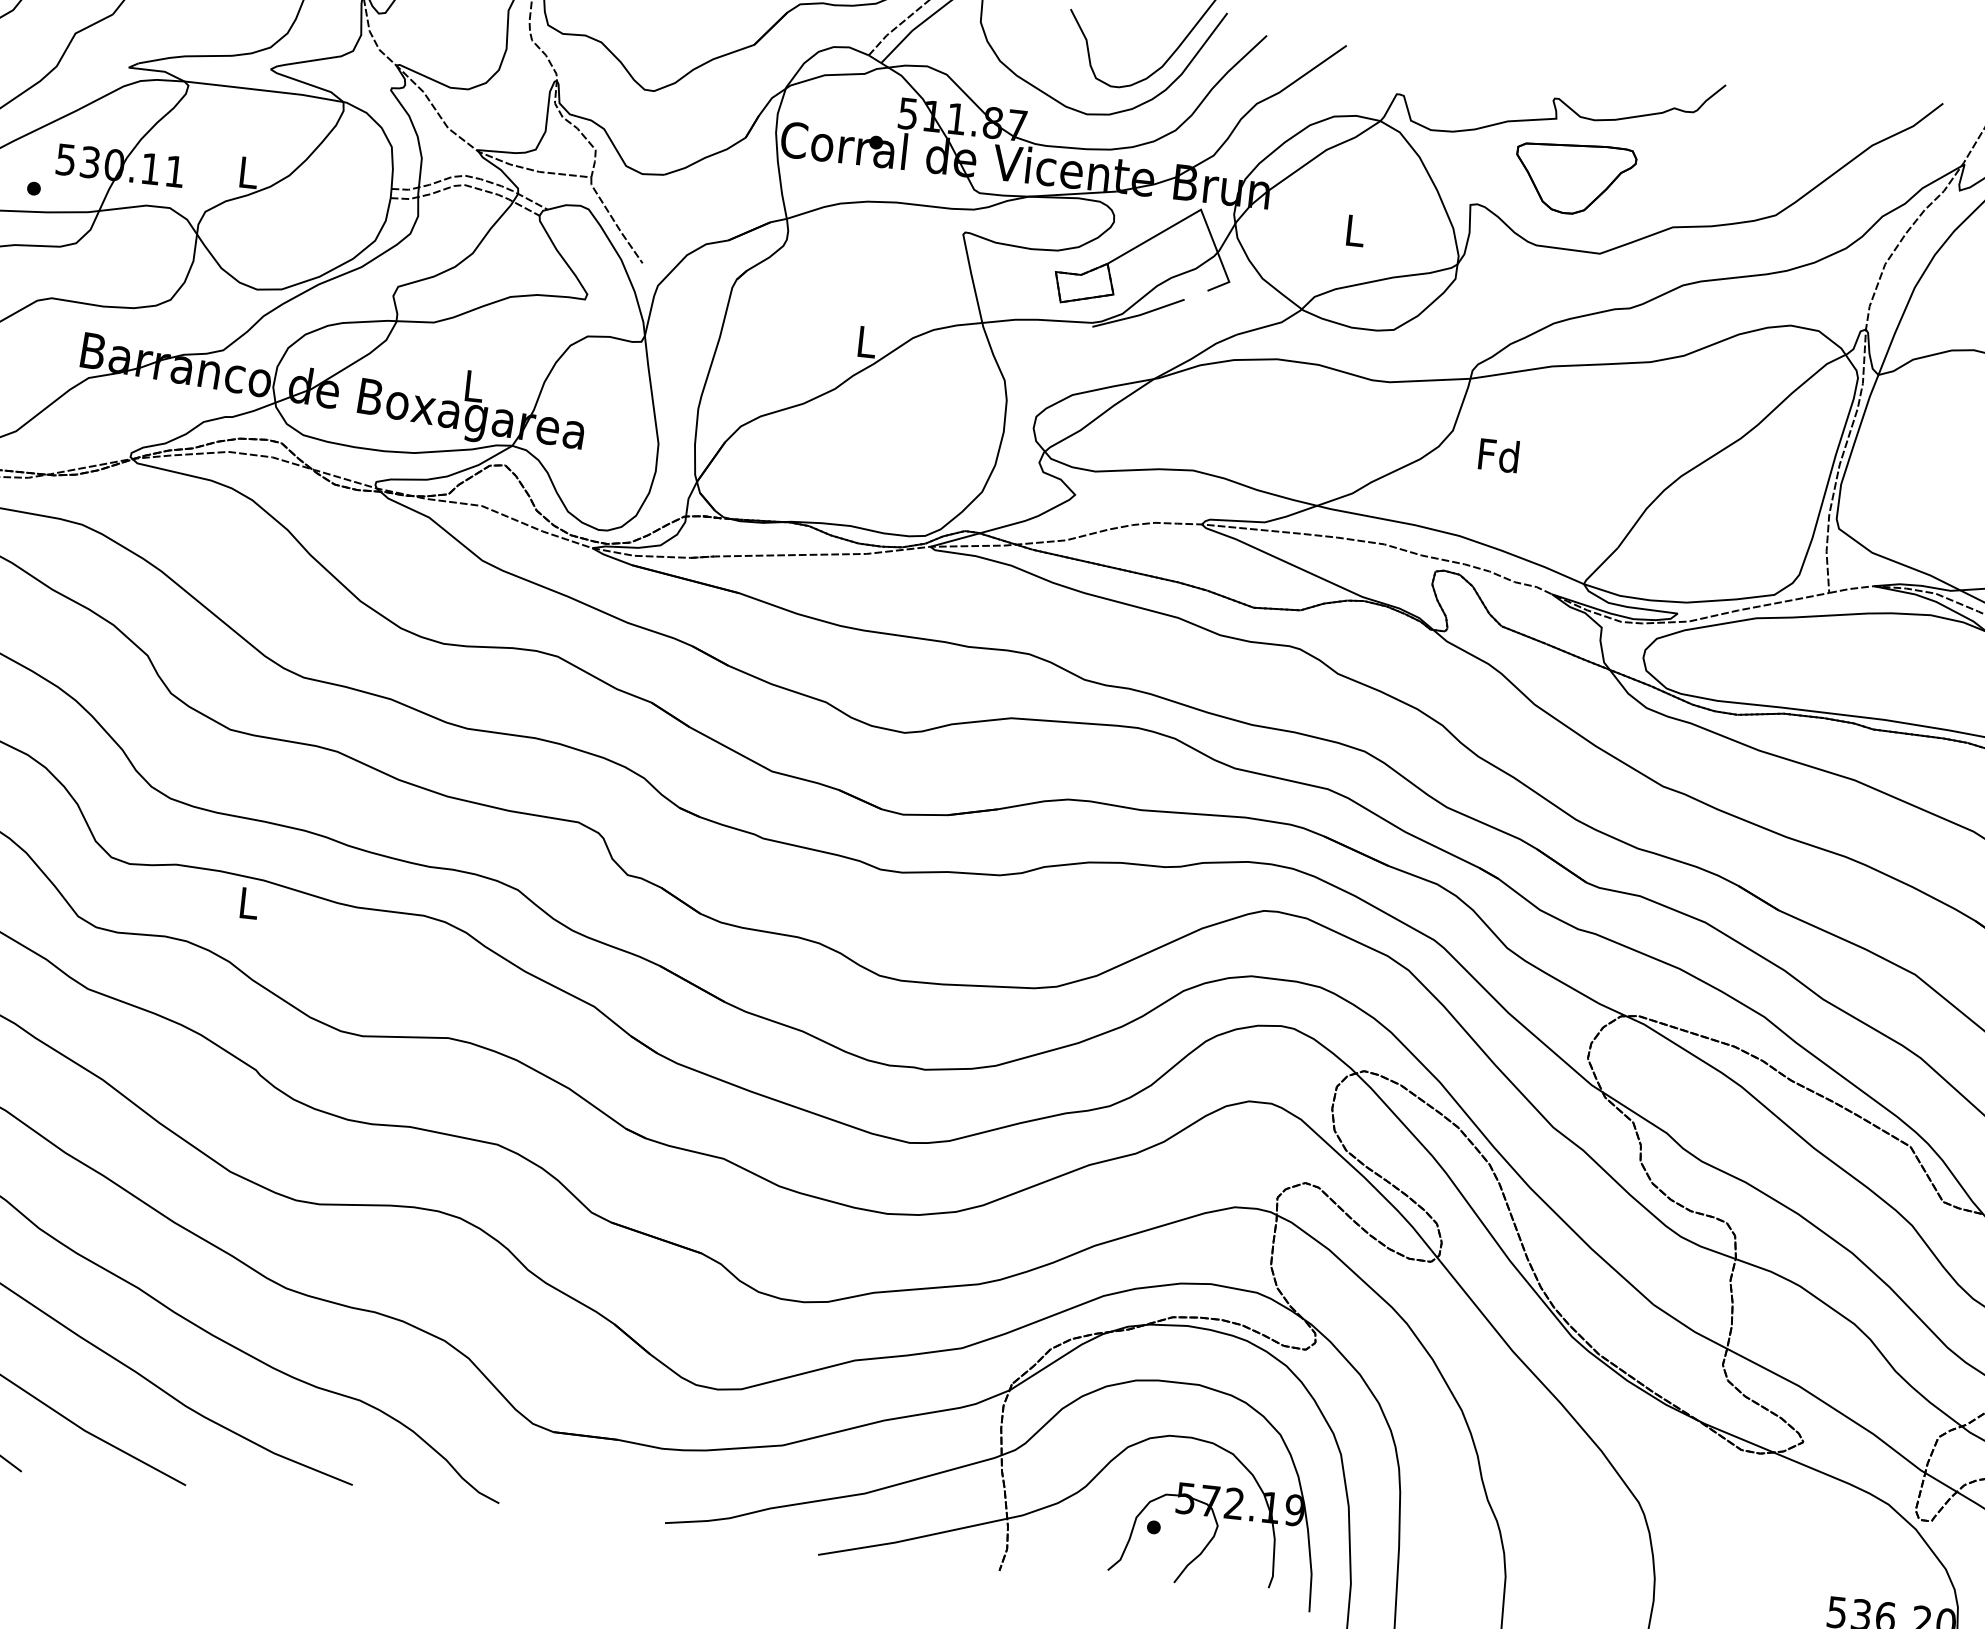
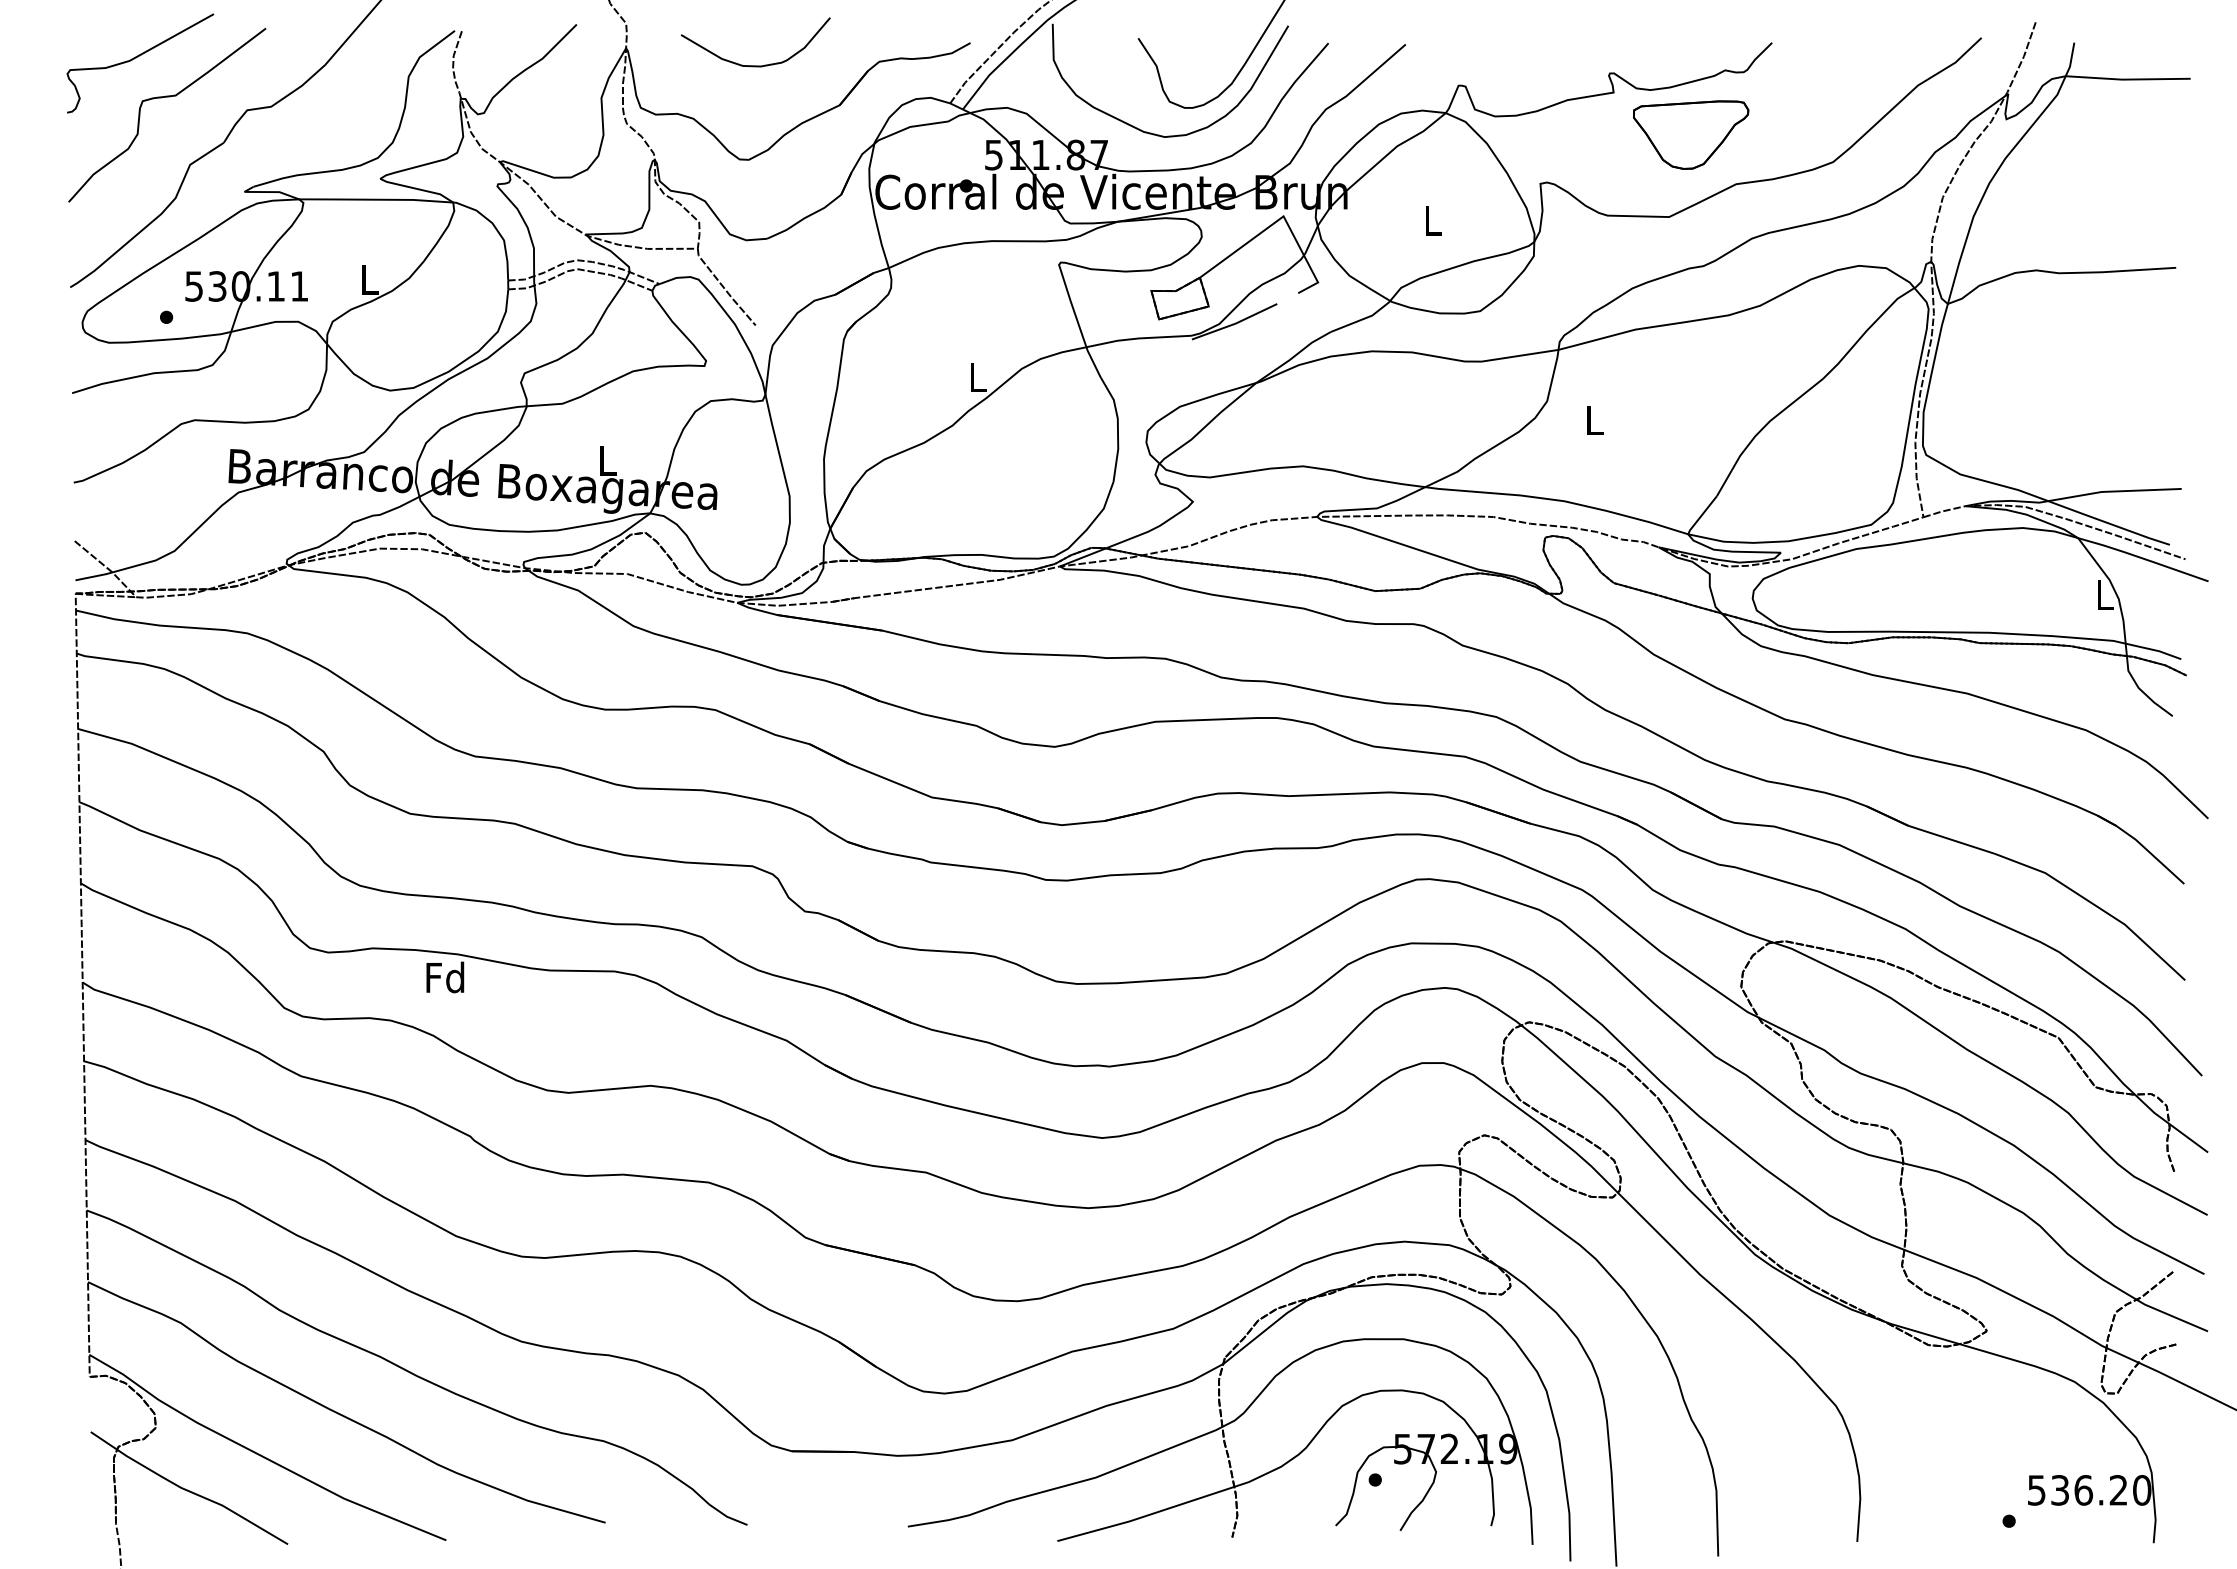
part: (1574, 178) -> (1691, 134), moved
text: (1498, 454) -> (1593, 419), Fd -> L
text: (248, 903) -> (445, 977), L -> Fd

